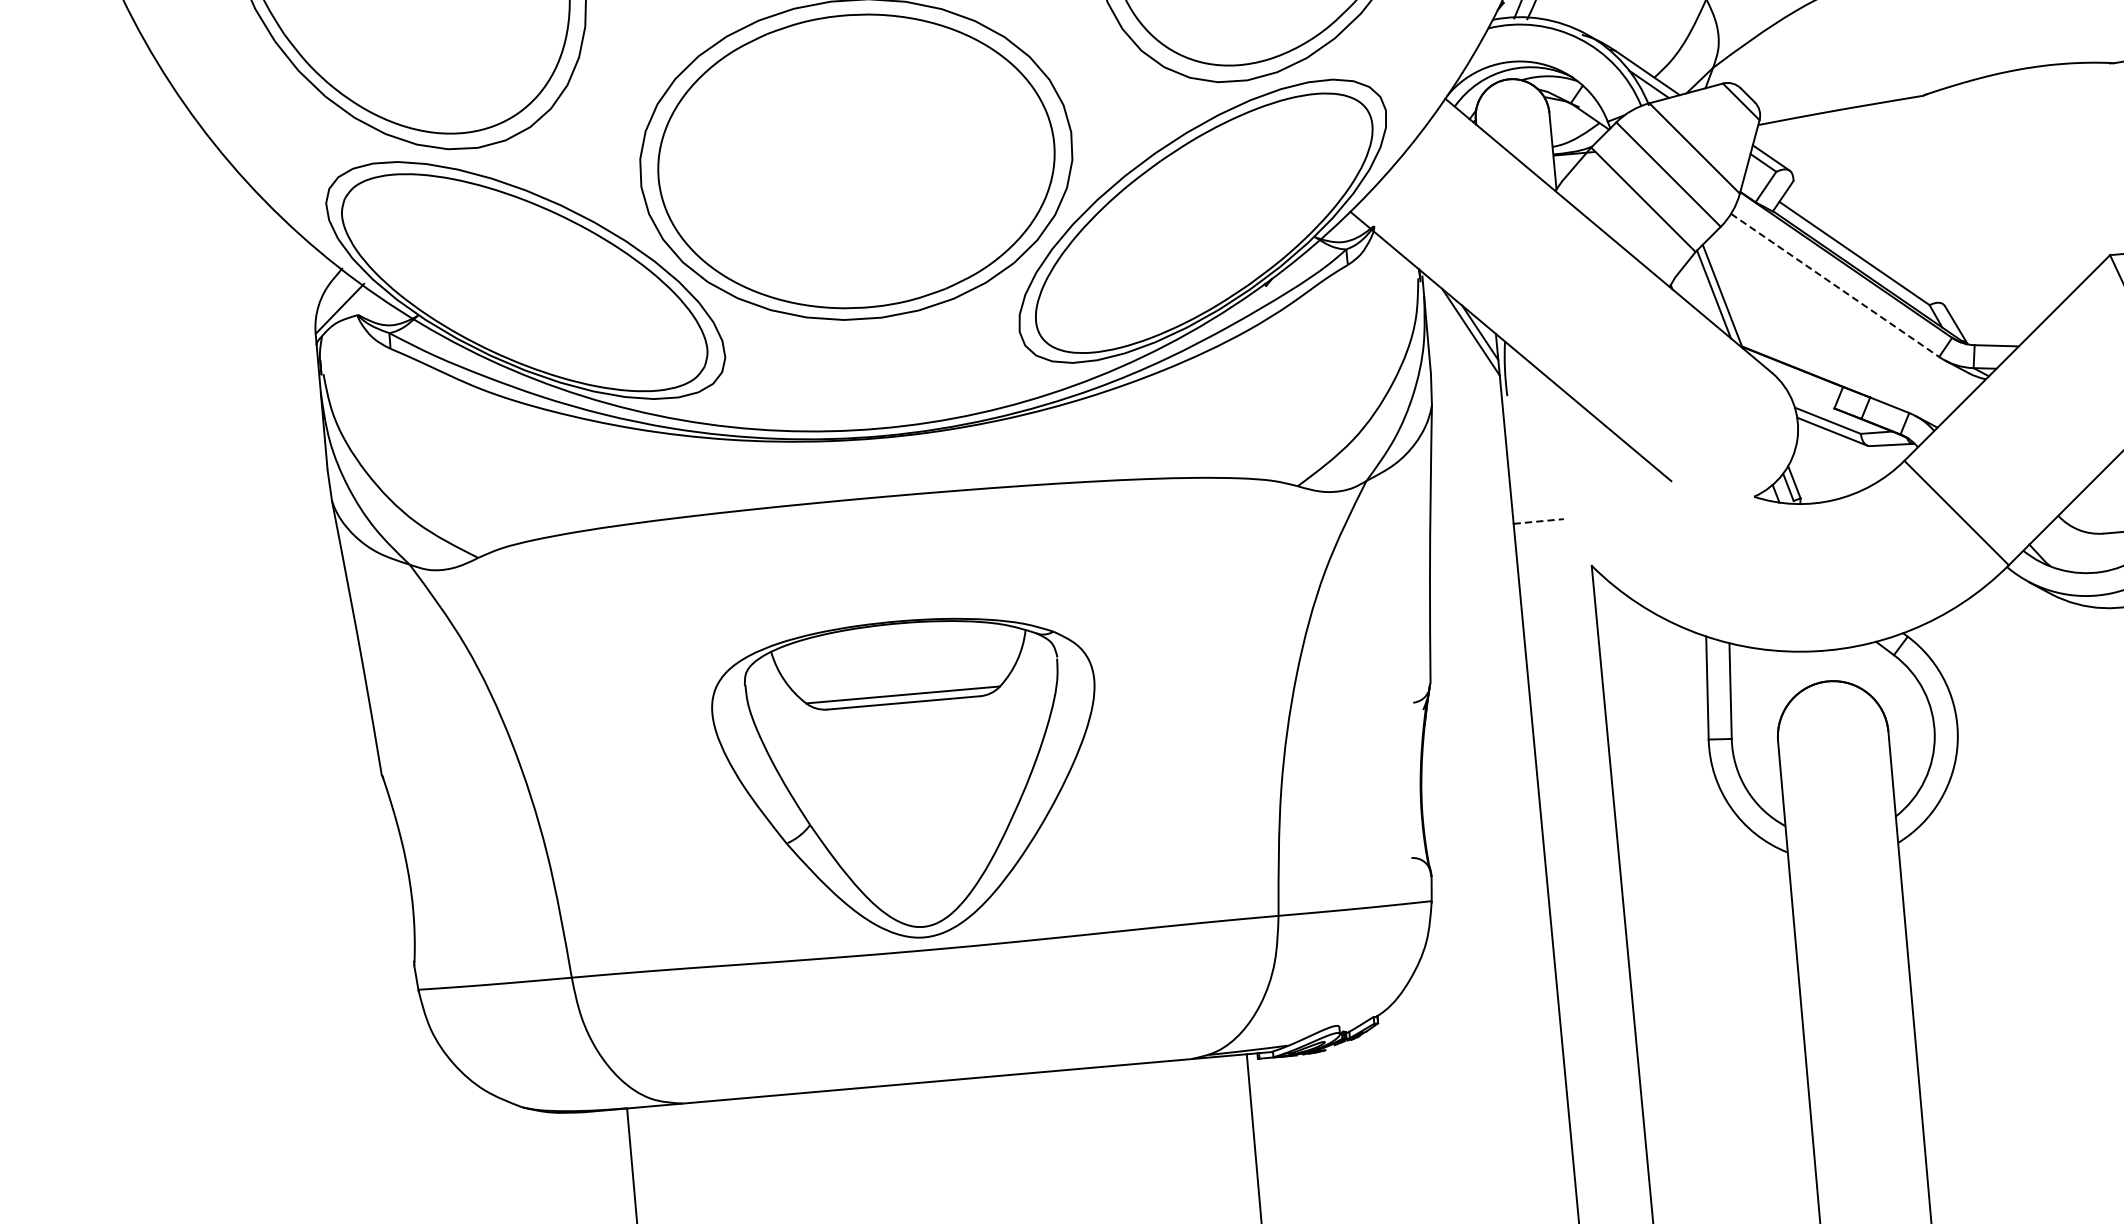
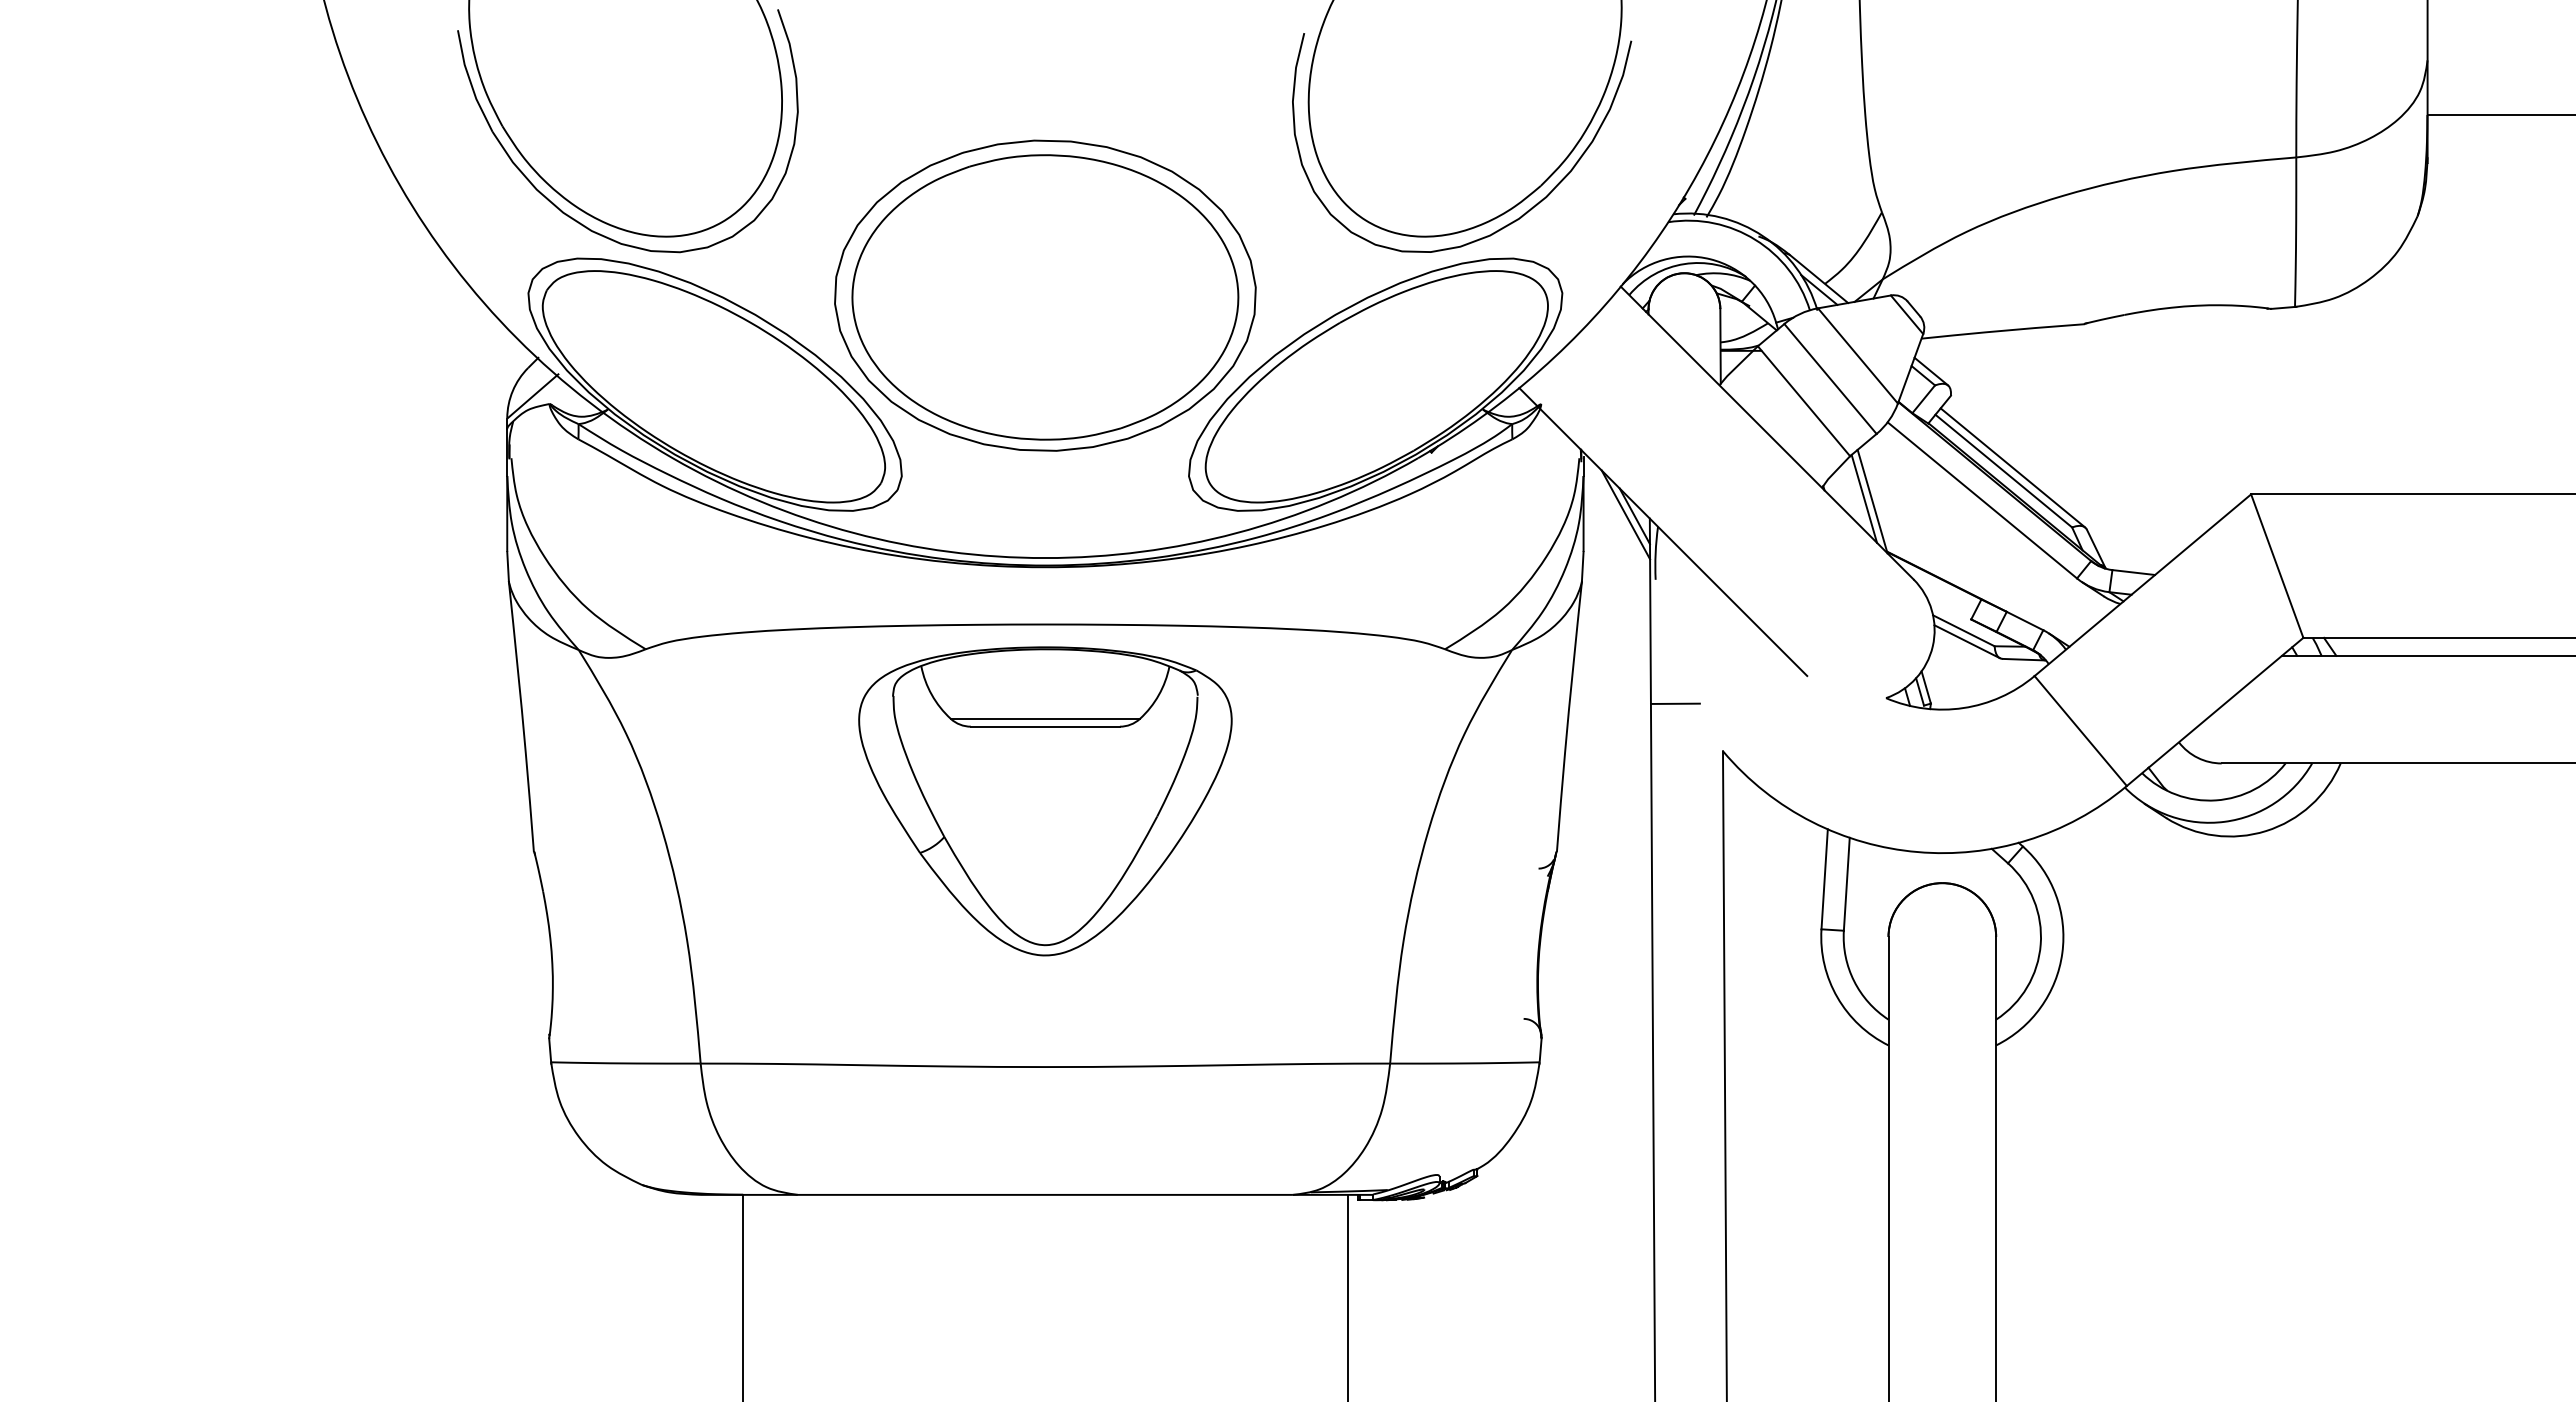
line: (1863, 249) -> (2012, 467), added
line: (1835, 285) -> (1982, 500), dashed -> solid
line: (1538, 521) -> (1675, 703), dashed -> solid
part: (910, 779) -> (1045, 801), moved

